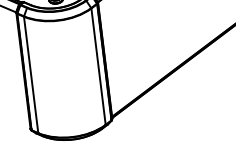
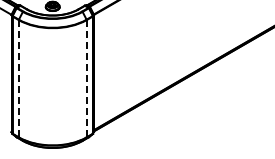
line: (98, 66) -> (86, 78), solid -> dashed
line: (30, 74) -> (18, 78), solid -> dashed

